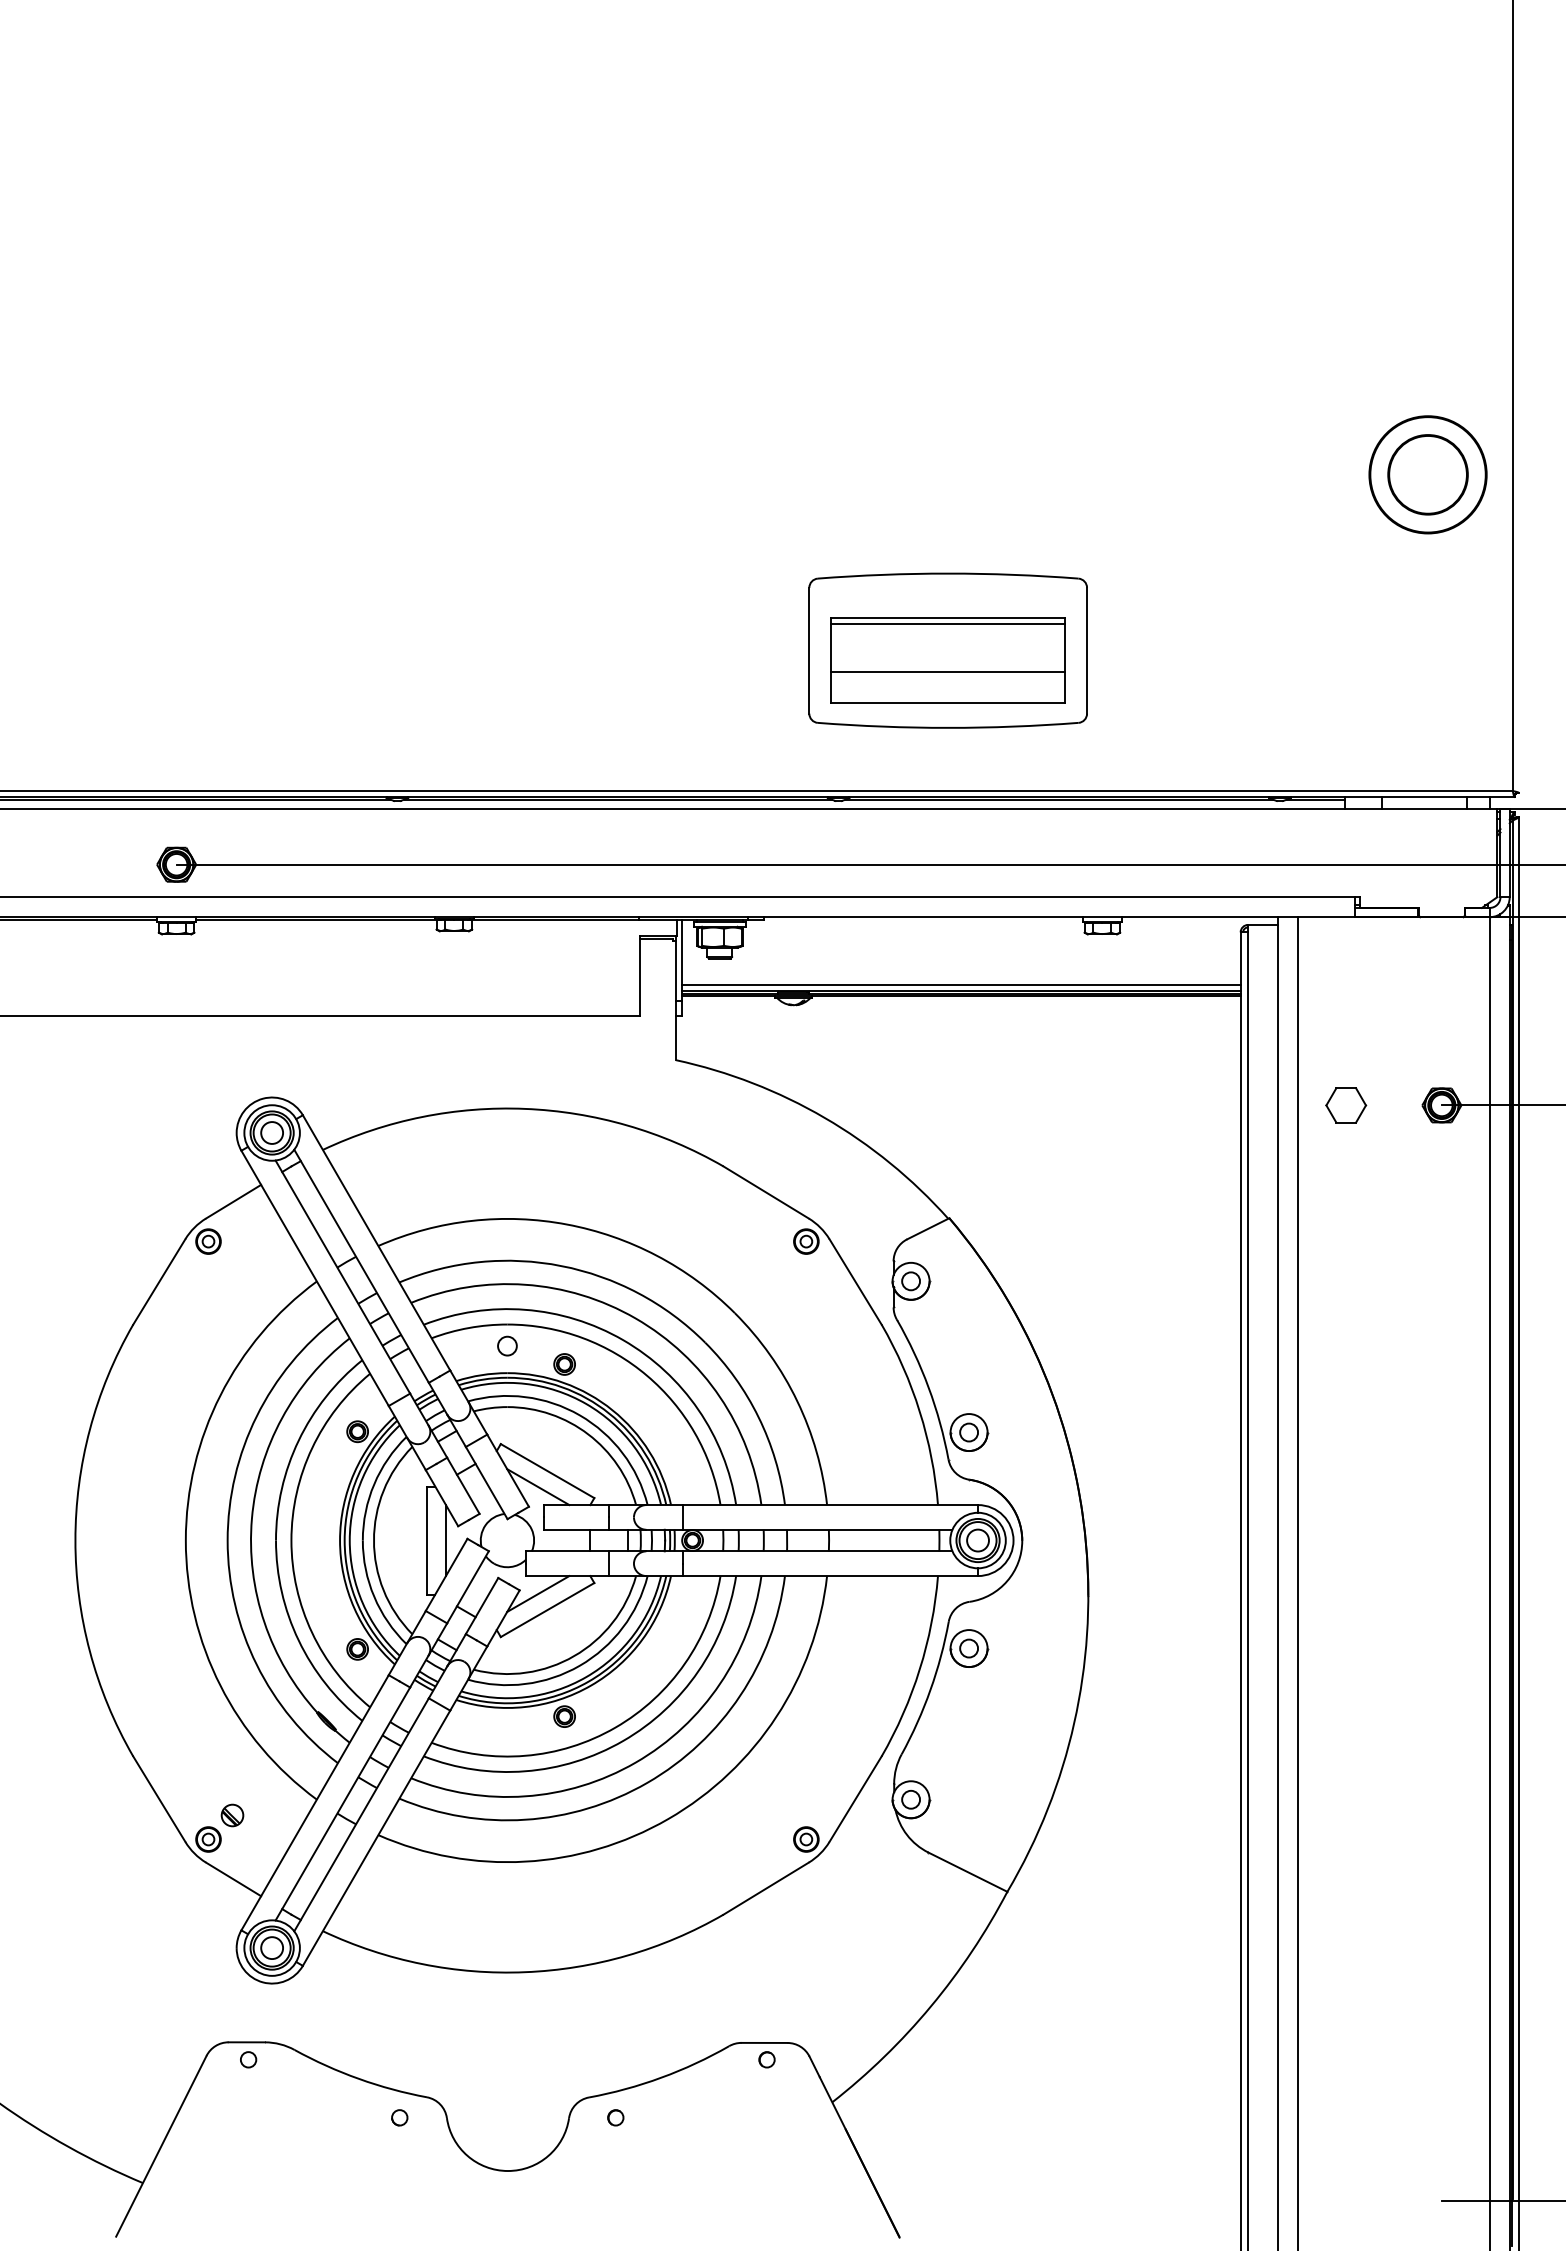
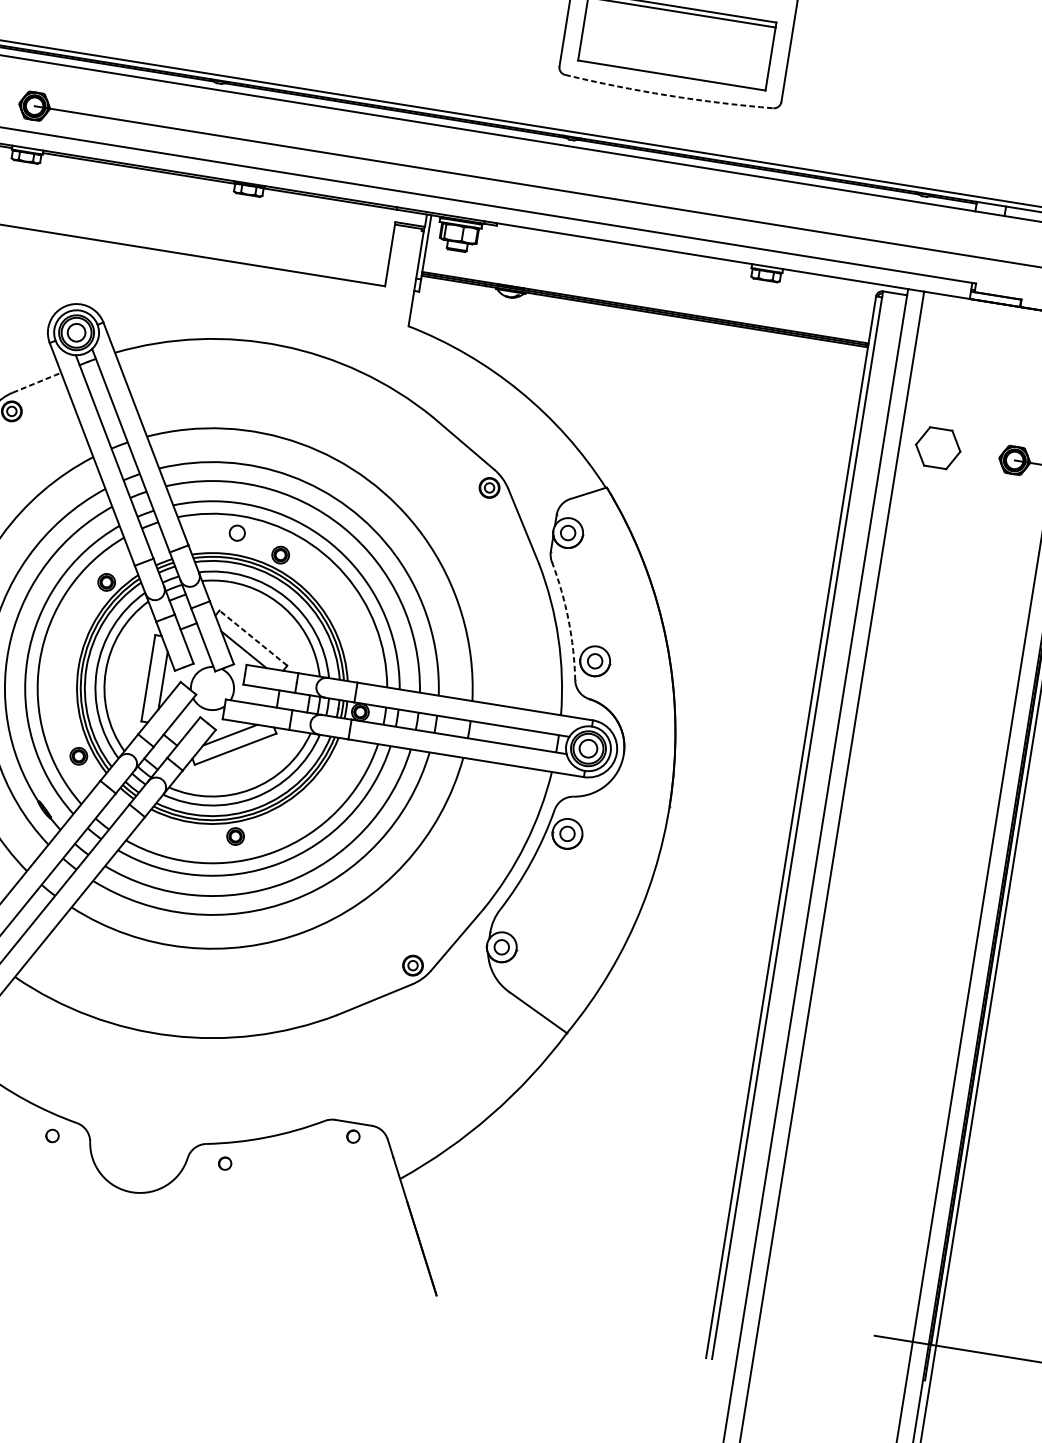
line: (947, 671) -> (675, 50), removed
arc: (948, 727) -> (668, 95), solid -> dashed
line: (961, 984) -> (646, 302), removed
part: (1346, 1105) -> (938, 448), size x1.4
line: (233, 1201) -> (36, 382), solid -> dashed
arc: (928, 1387) -> (568, 620), solid -> dashed
line: (547, 1470) -> (253, 637), solid -> dashed

